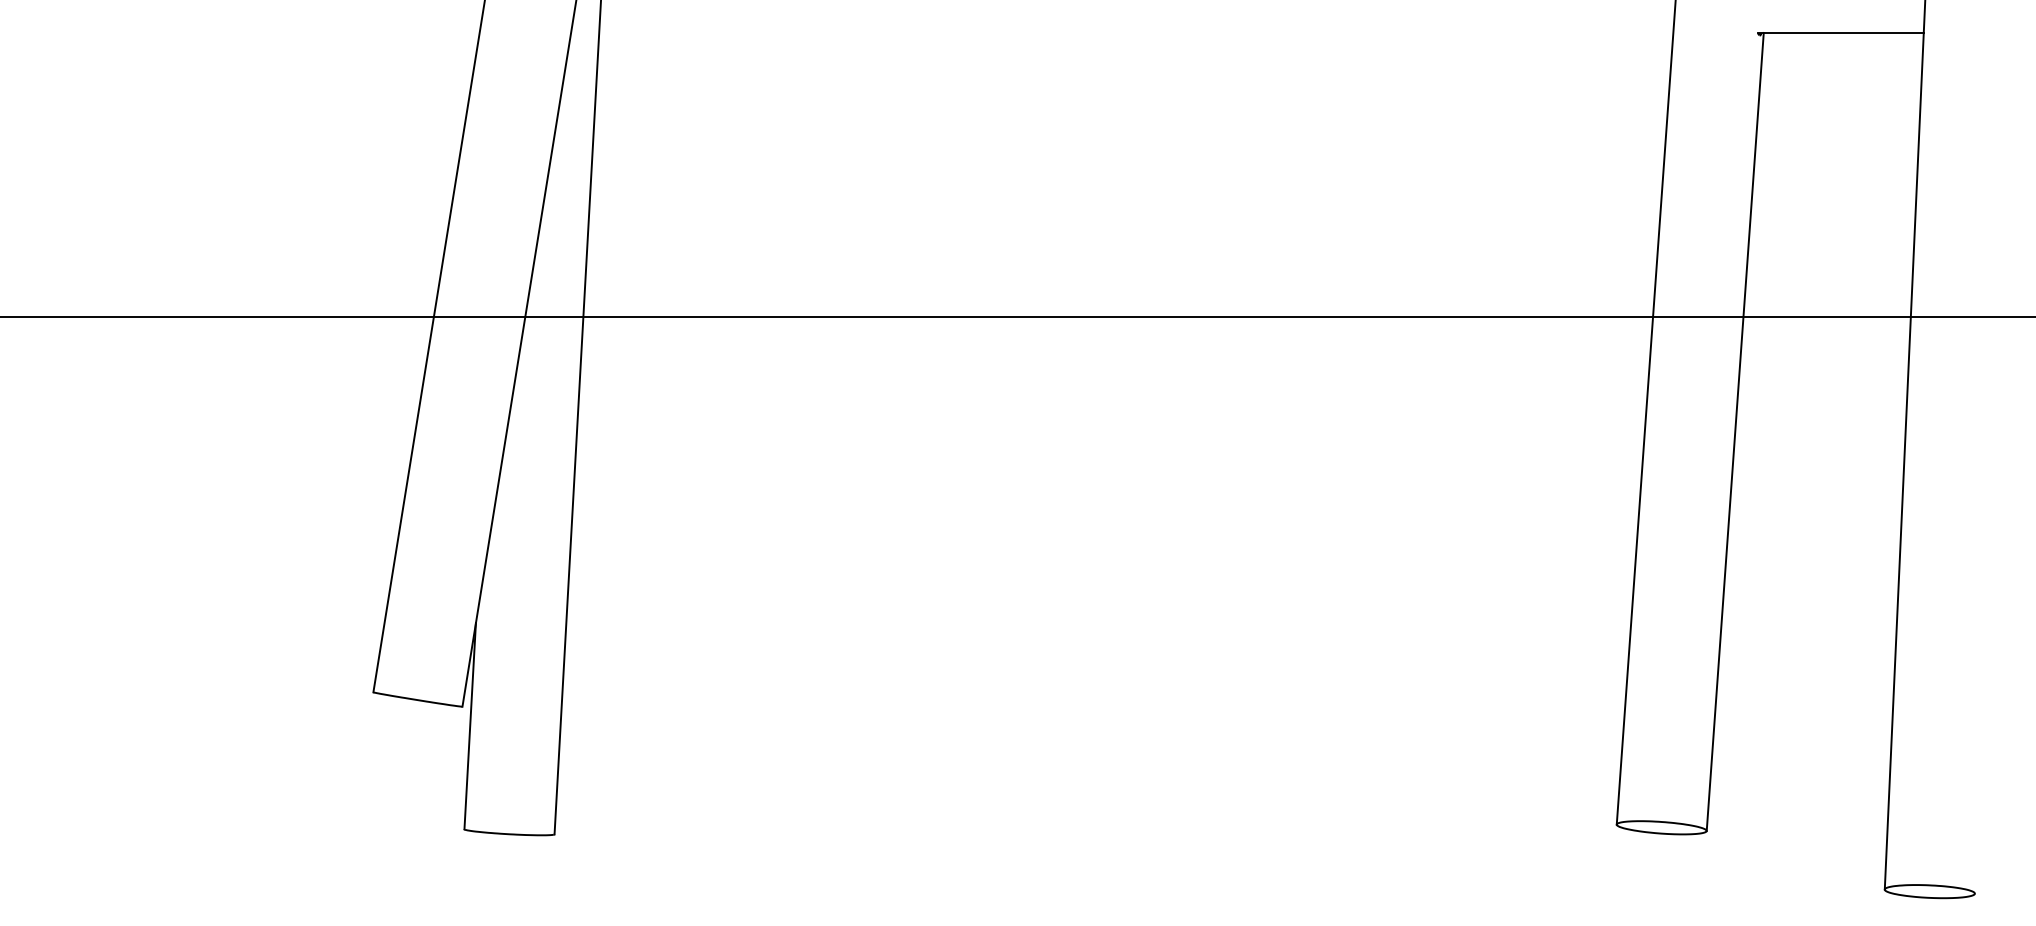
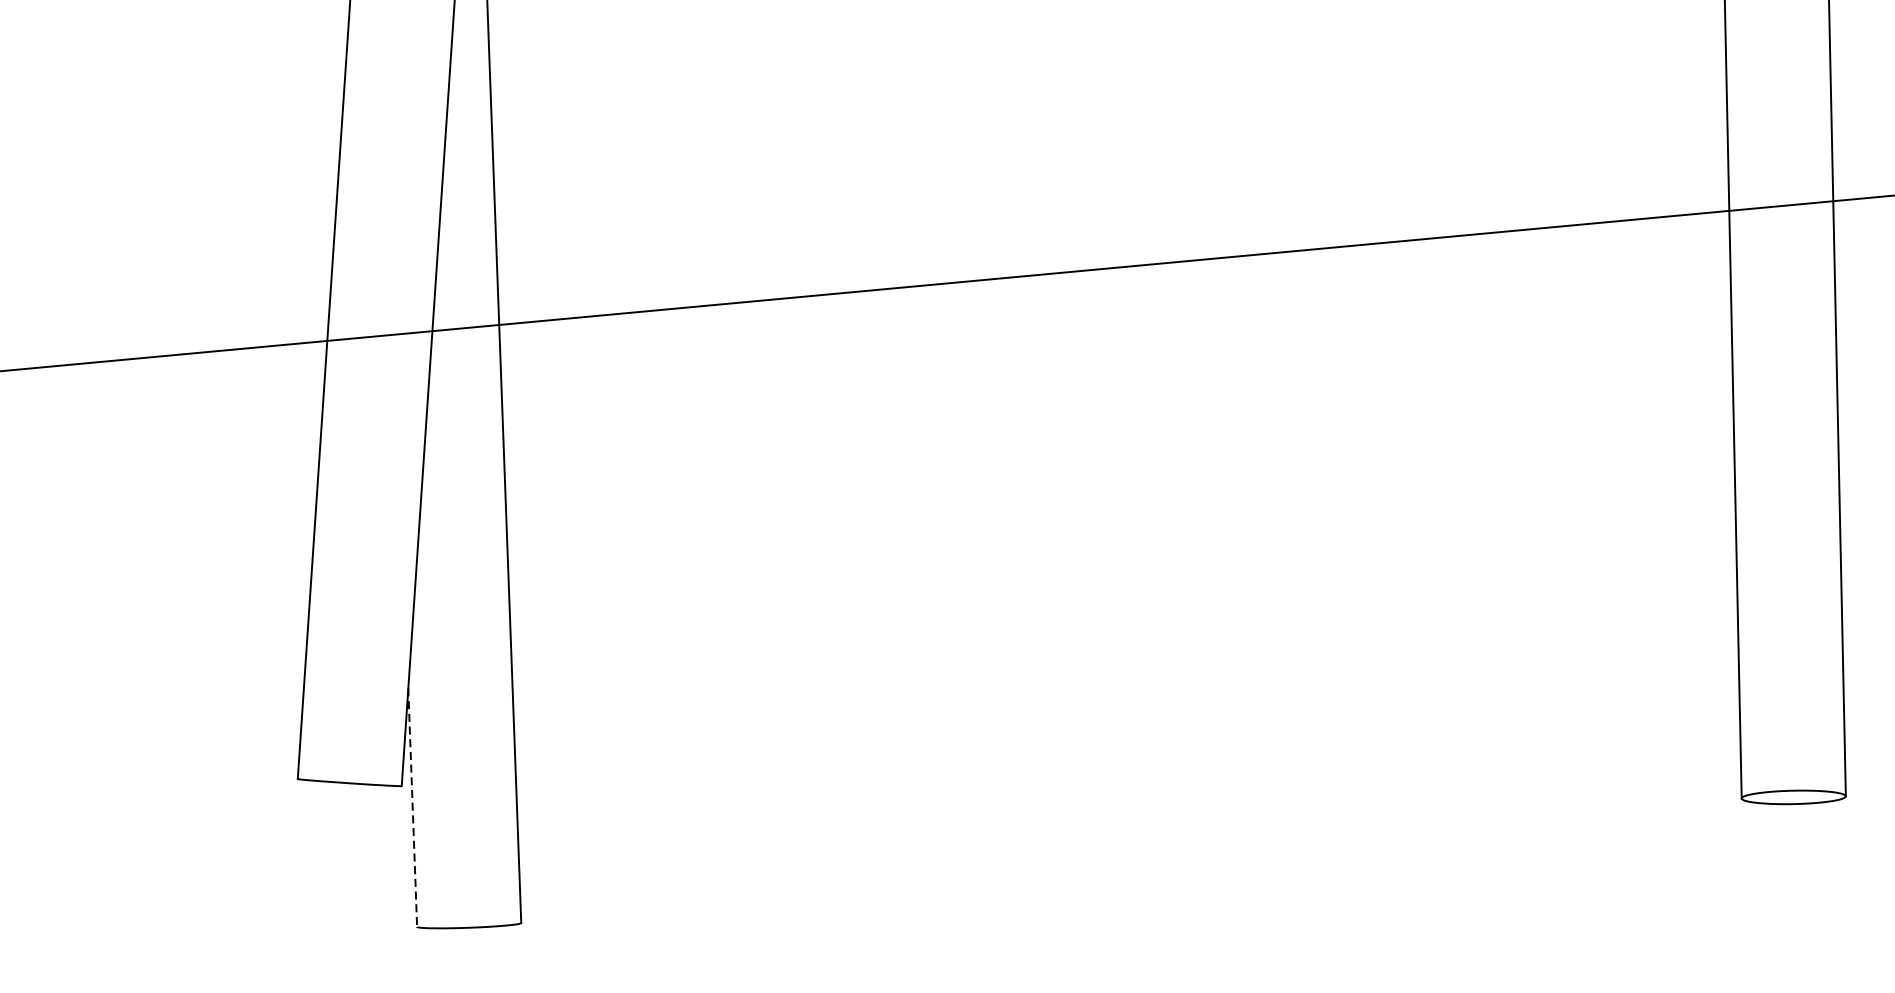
line: (470, 726) -> (413, 807), solid -> dashed

